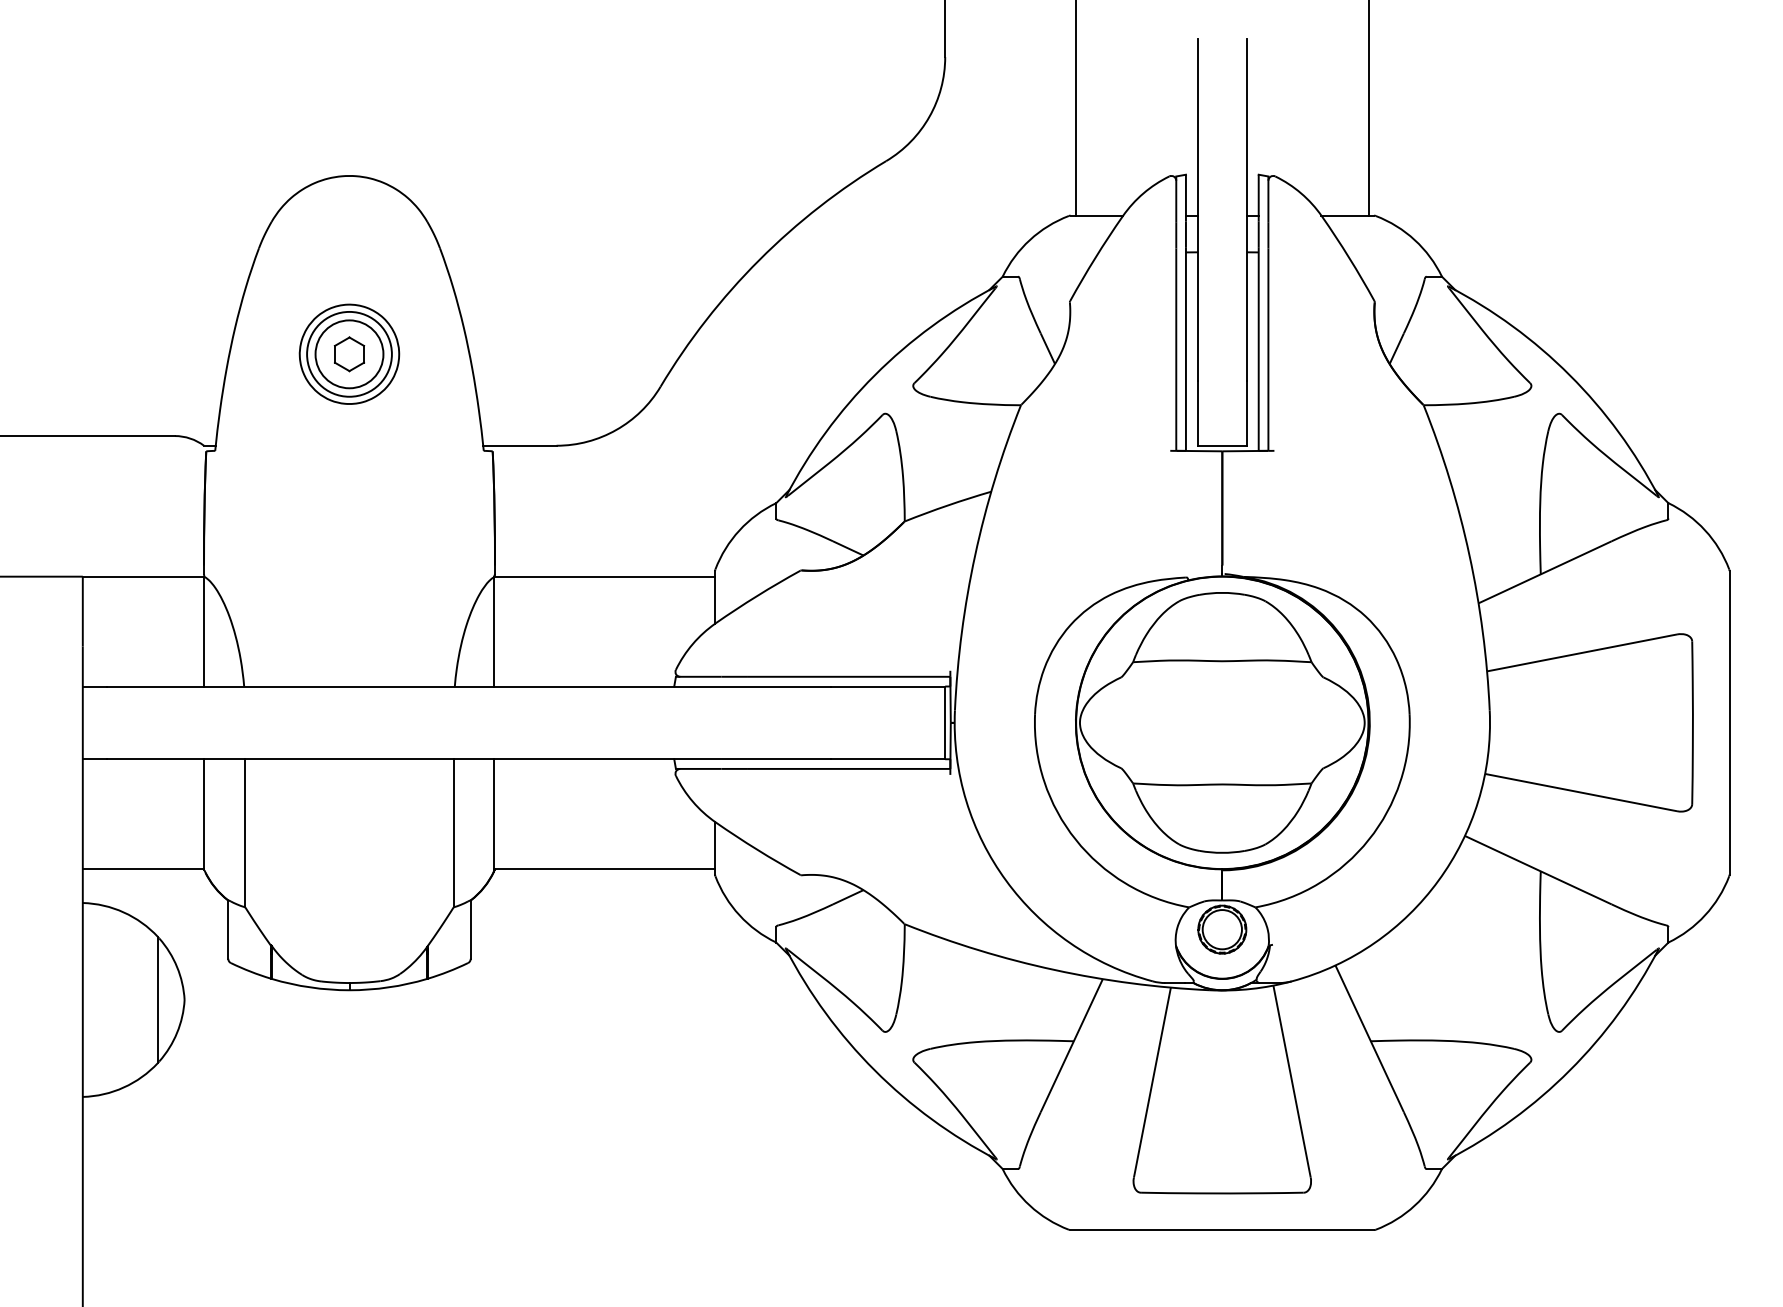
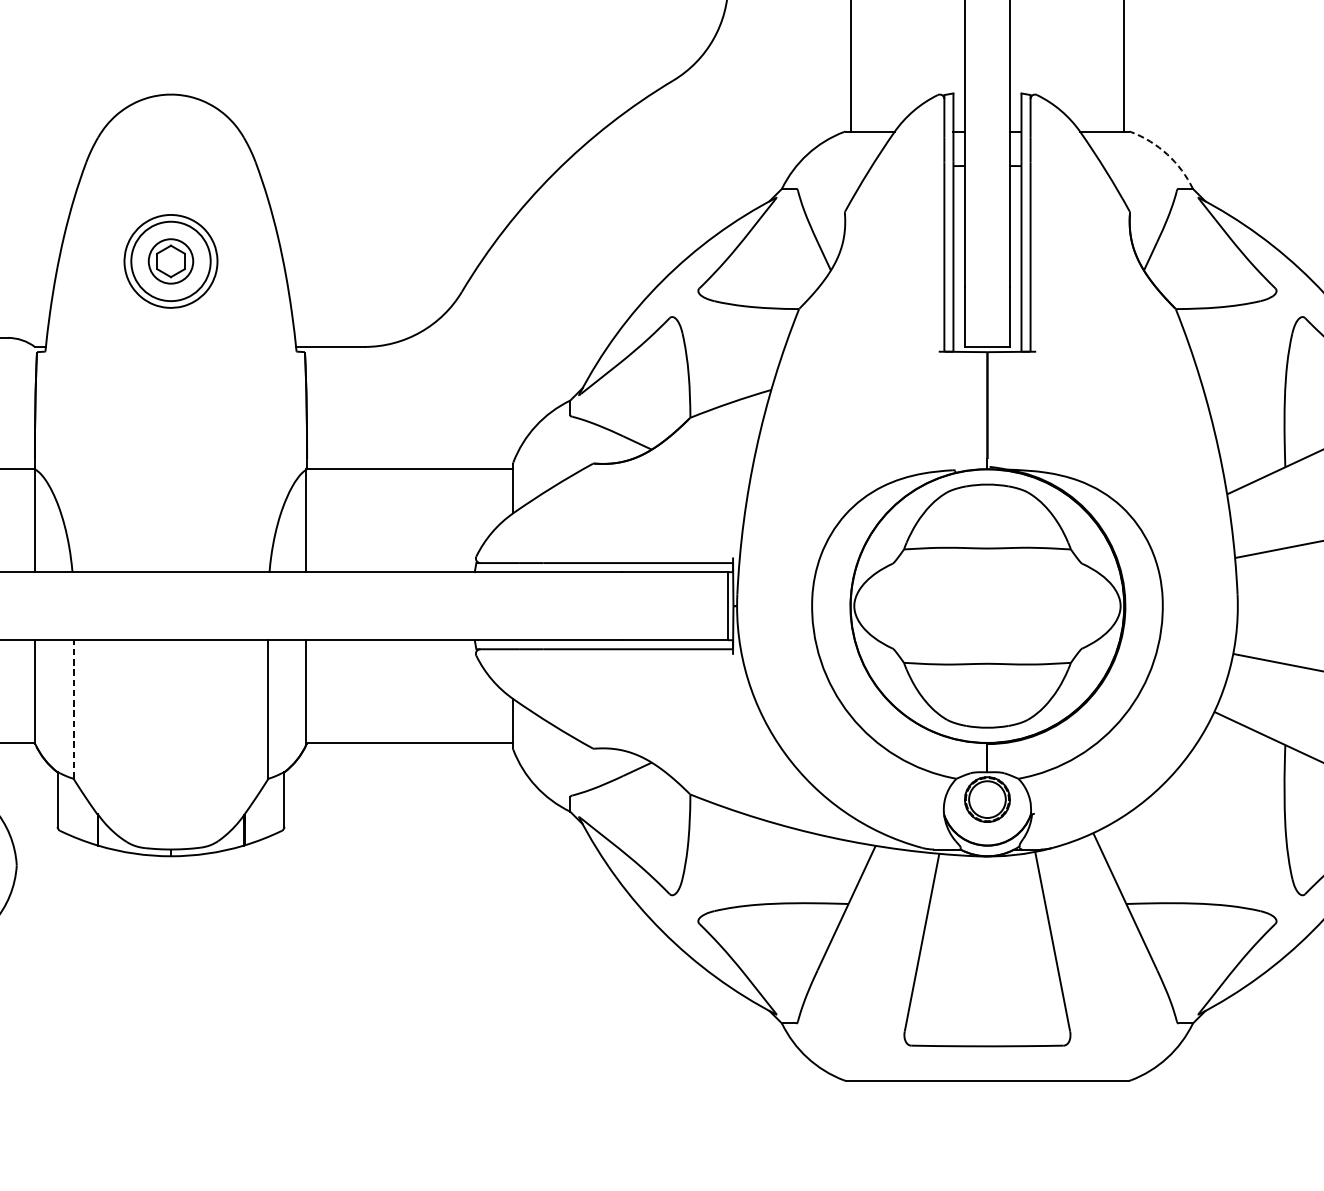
arc: (1414, 240) -> (1167, 154), solid -> dashed
circle: (349, 354) -> (171, 261), size x0.7
line: (245, 832) -> (73, 708), solid -> dashed

